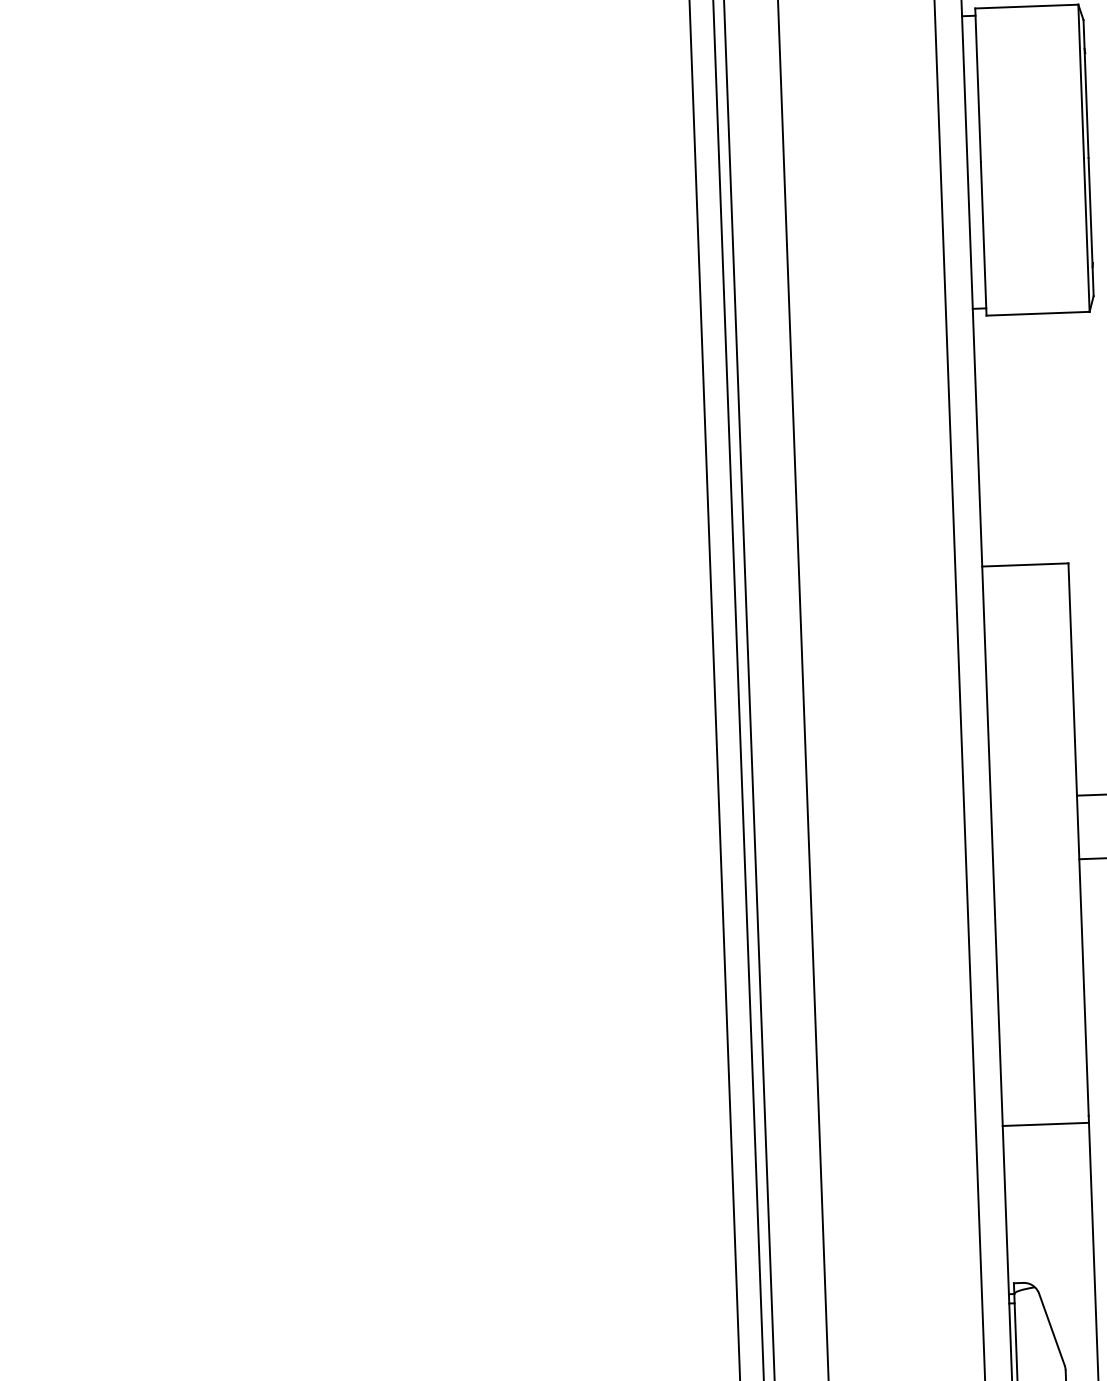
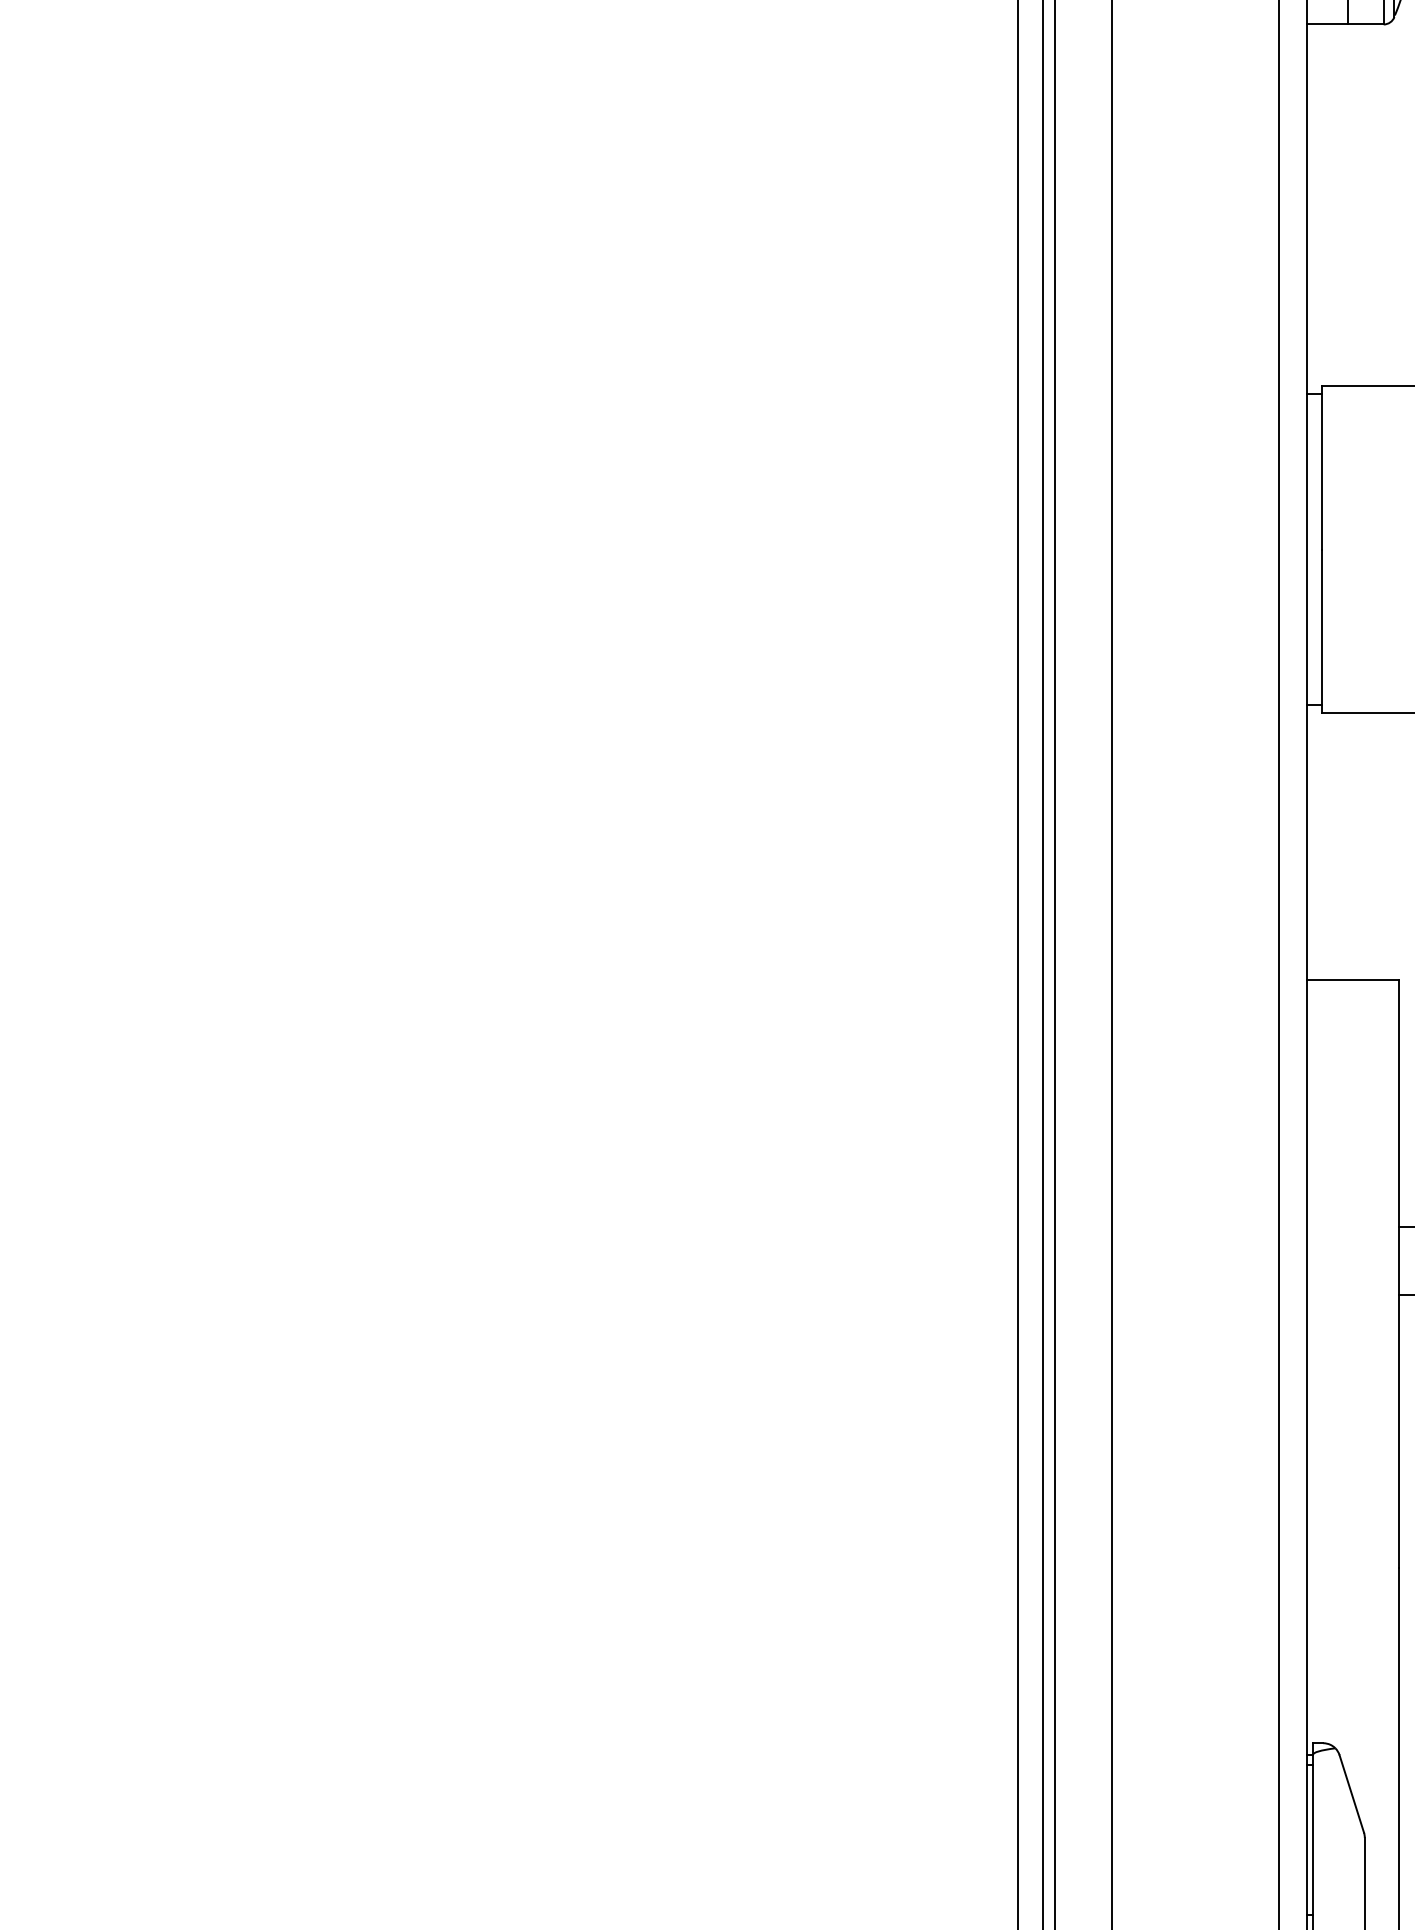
line: (1046, 1124) -> (1353, 1575), removed

